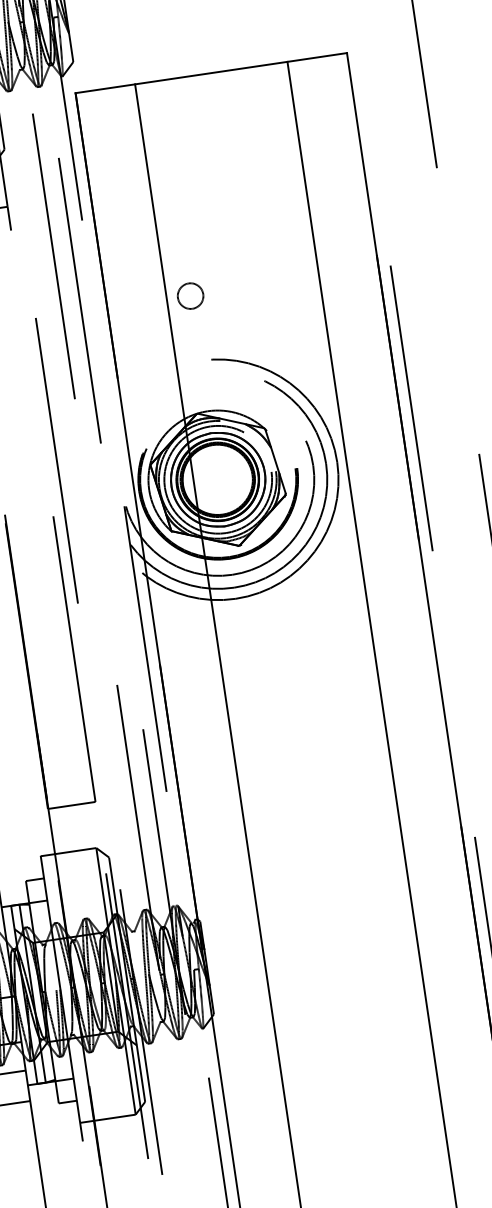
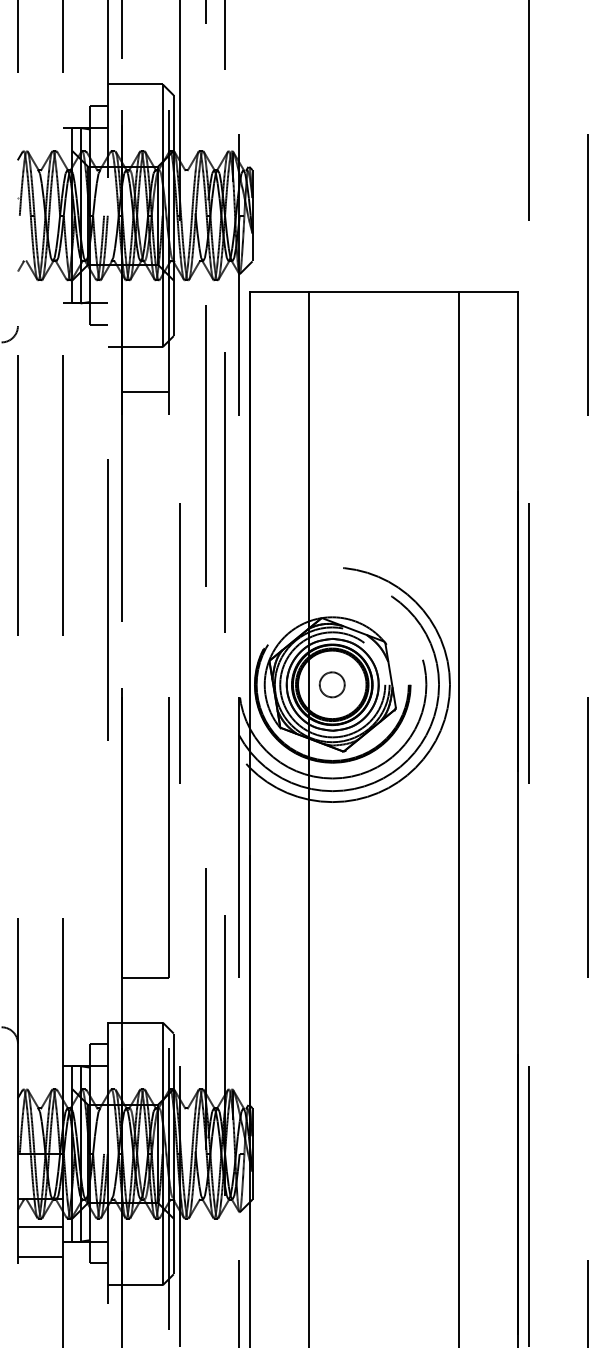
circle: (189, 295) -> (331, 684), moved

